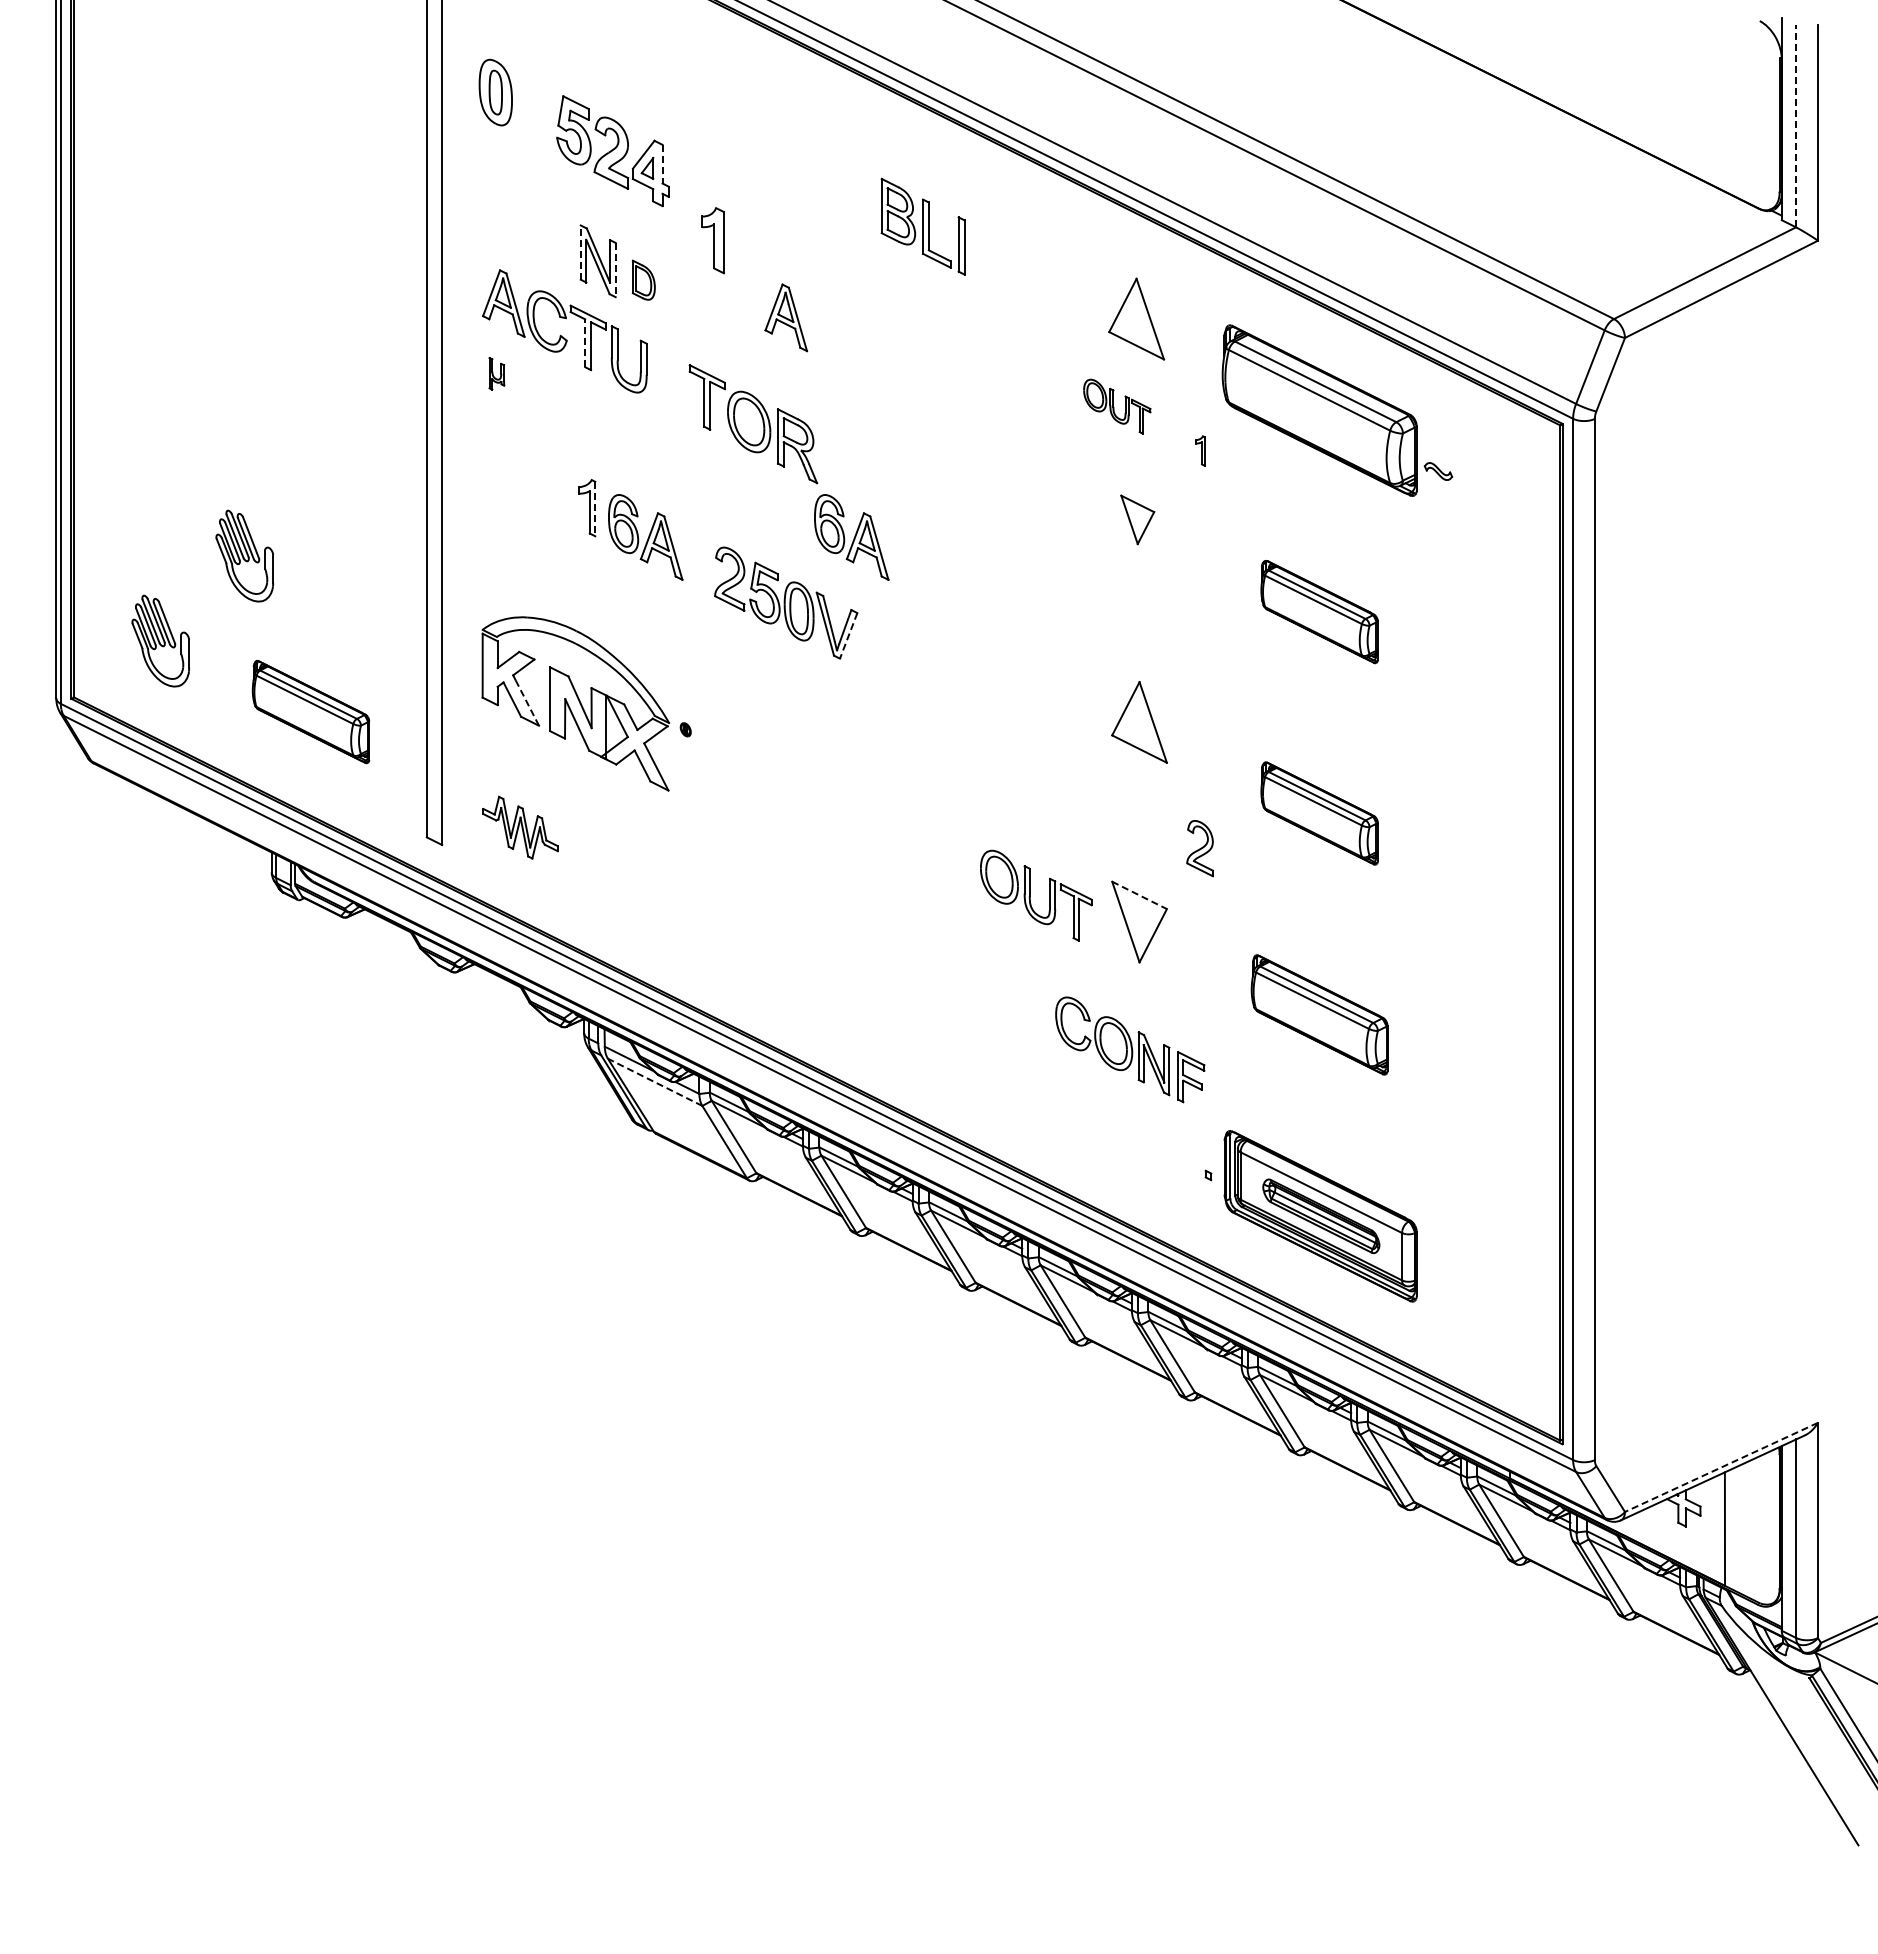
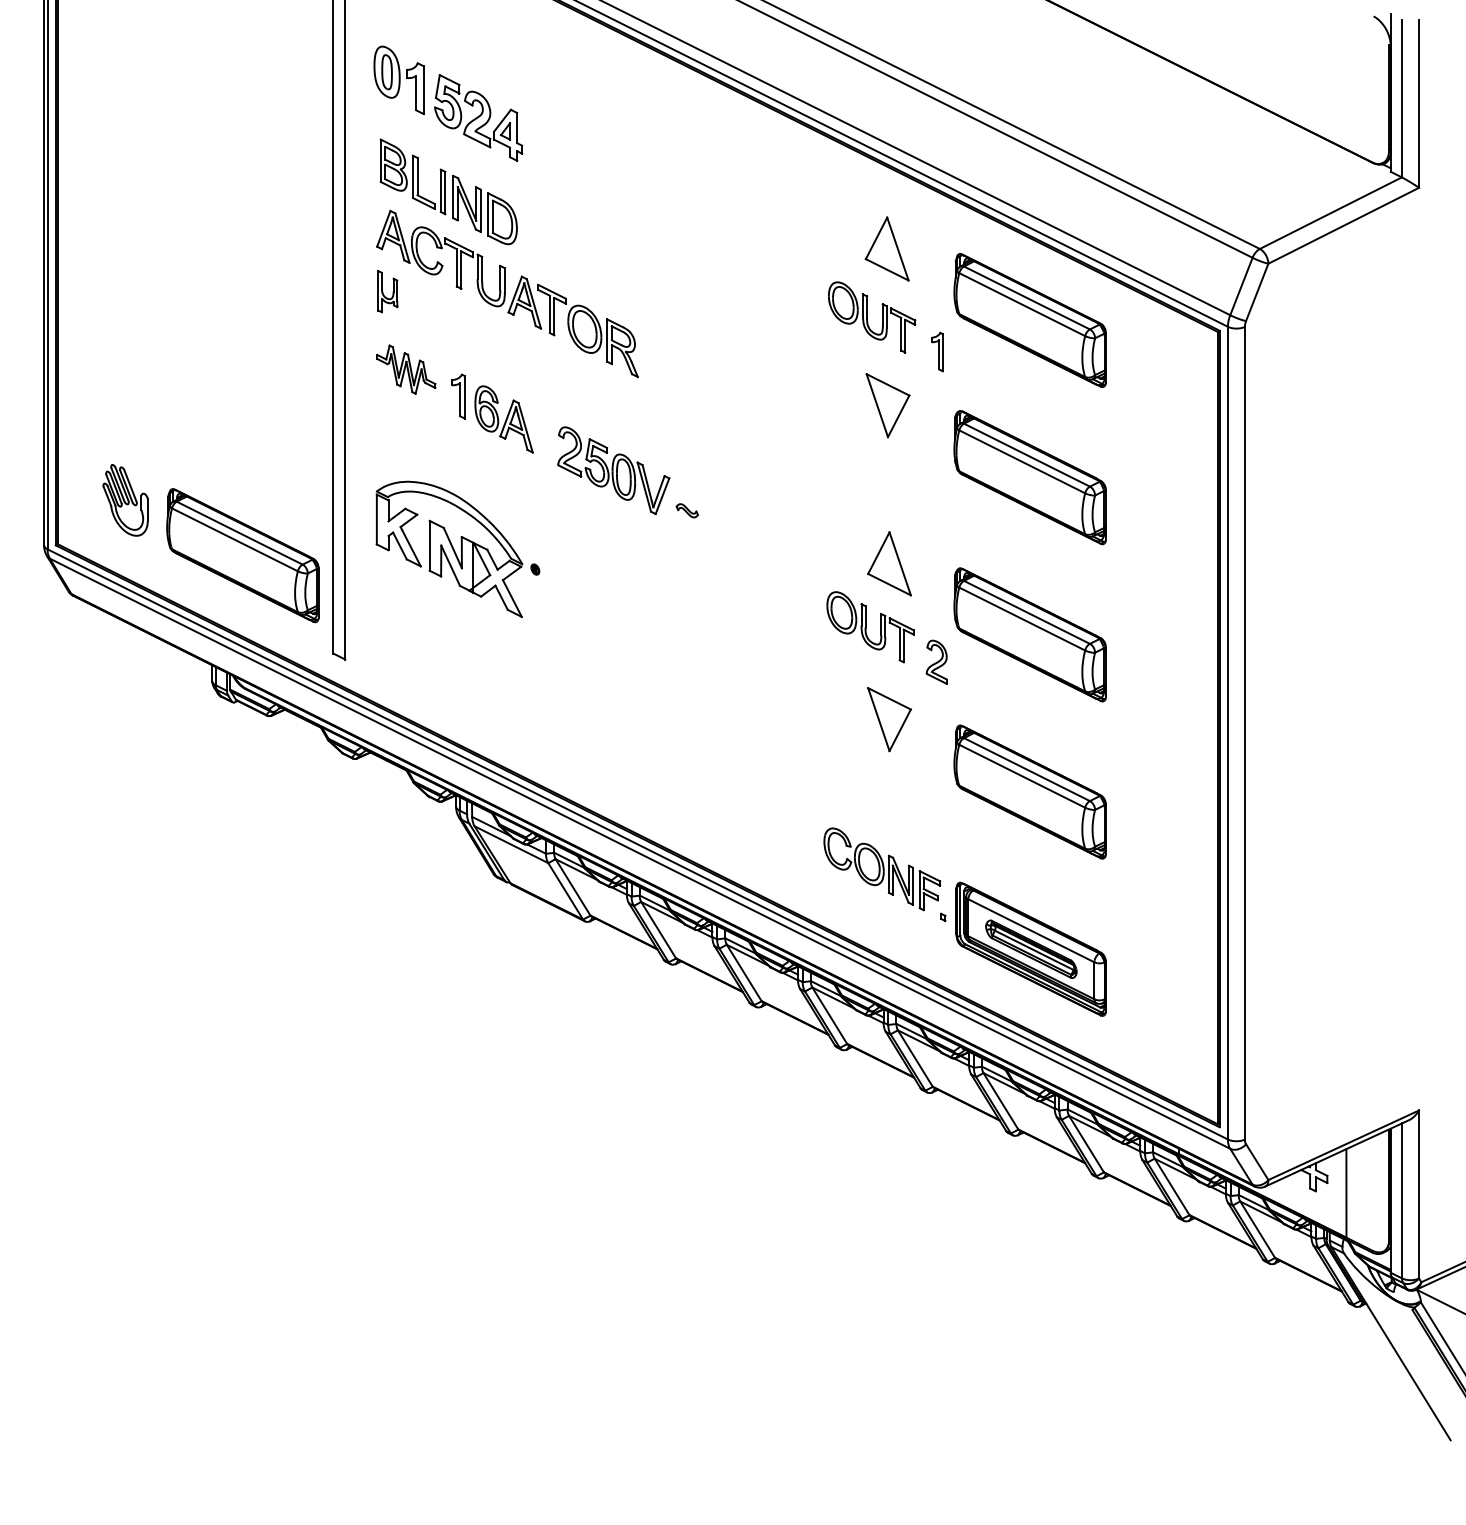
line: (1796, 125) -> (1402, 97), dashed -> solid
line: (662, 164) -> (517, 128), dashed -> solid
part: (922, 226) -> (412, 176), moved
part: (712, 240) -> (414, 88), moved
line: (580, 252) -> (453, 197), dashed -> solid
line: (615, 270) -> (480, 211), dashed -> solid
part: (643, 279) -> (502, 218), size x1.67
part: (785, 317) -> (524, 302), moved
line: (585, 343) -> (457, 268), dashed -> solid
part: (496, 373) -> (387, 291), size x1.67
part: (1117, 406) -> (872, 317), size x1.67
part: (1200, 450) -> (937, 351), size x1.67
part: (1438, 471) -> (687, 510), moved
line: (595, 509) -> (464, 397), dashed -> solid
part: (1137, 519) -> (887, 405), size x1.67
part: (851, 537) -> (664, 419), removed
part: (244, 555) -> (190, 433), removed
part: (1319, 611) -> (1029, 477), size x1.67
line: (848, 636) -> (662, 496), dashed -> solid
line: (527, 702) -> (411, 548), dashed -> solid
part: (310, 711) -> (242, 555), size x1.67
part: (1319, 813) -> (1029, 634), size x1.67
part: (520, 827) -> (406, 369), moved
part: (1036, 895) -> (870, 627), moved
line: (1139, 895) -> (889, 698), dashed -> solid
part: (1319, 1014) -> (1029, 791), size x1.43
part: (1130, 1049) -> (882, 869), moved
line: (655, 1082) -> (511, 844), dashed -> solid
line: (1721, 1467) -> (1343, 1145), dashed -> solid

